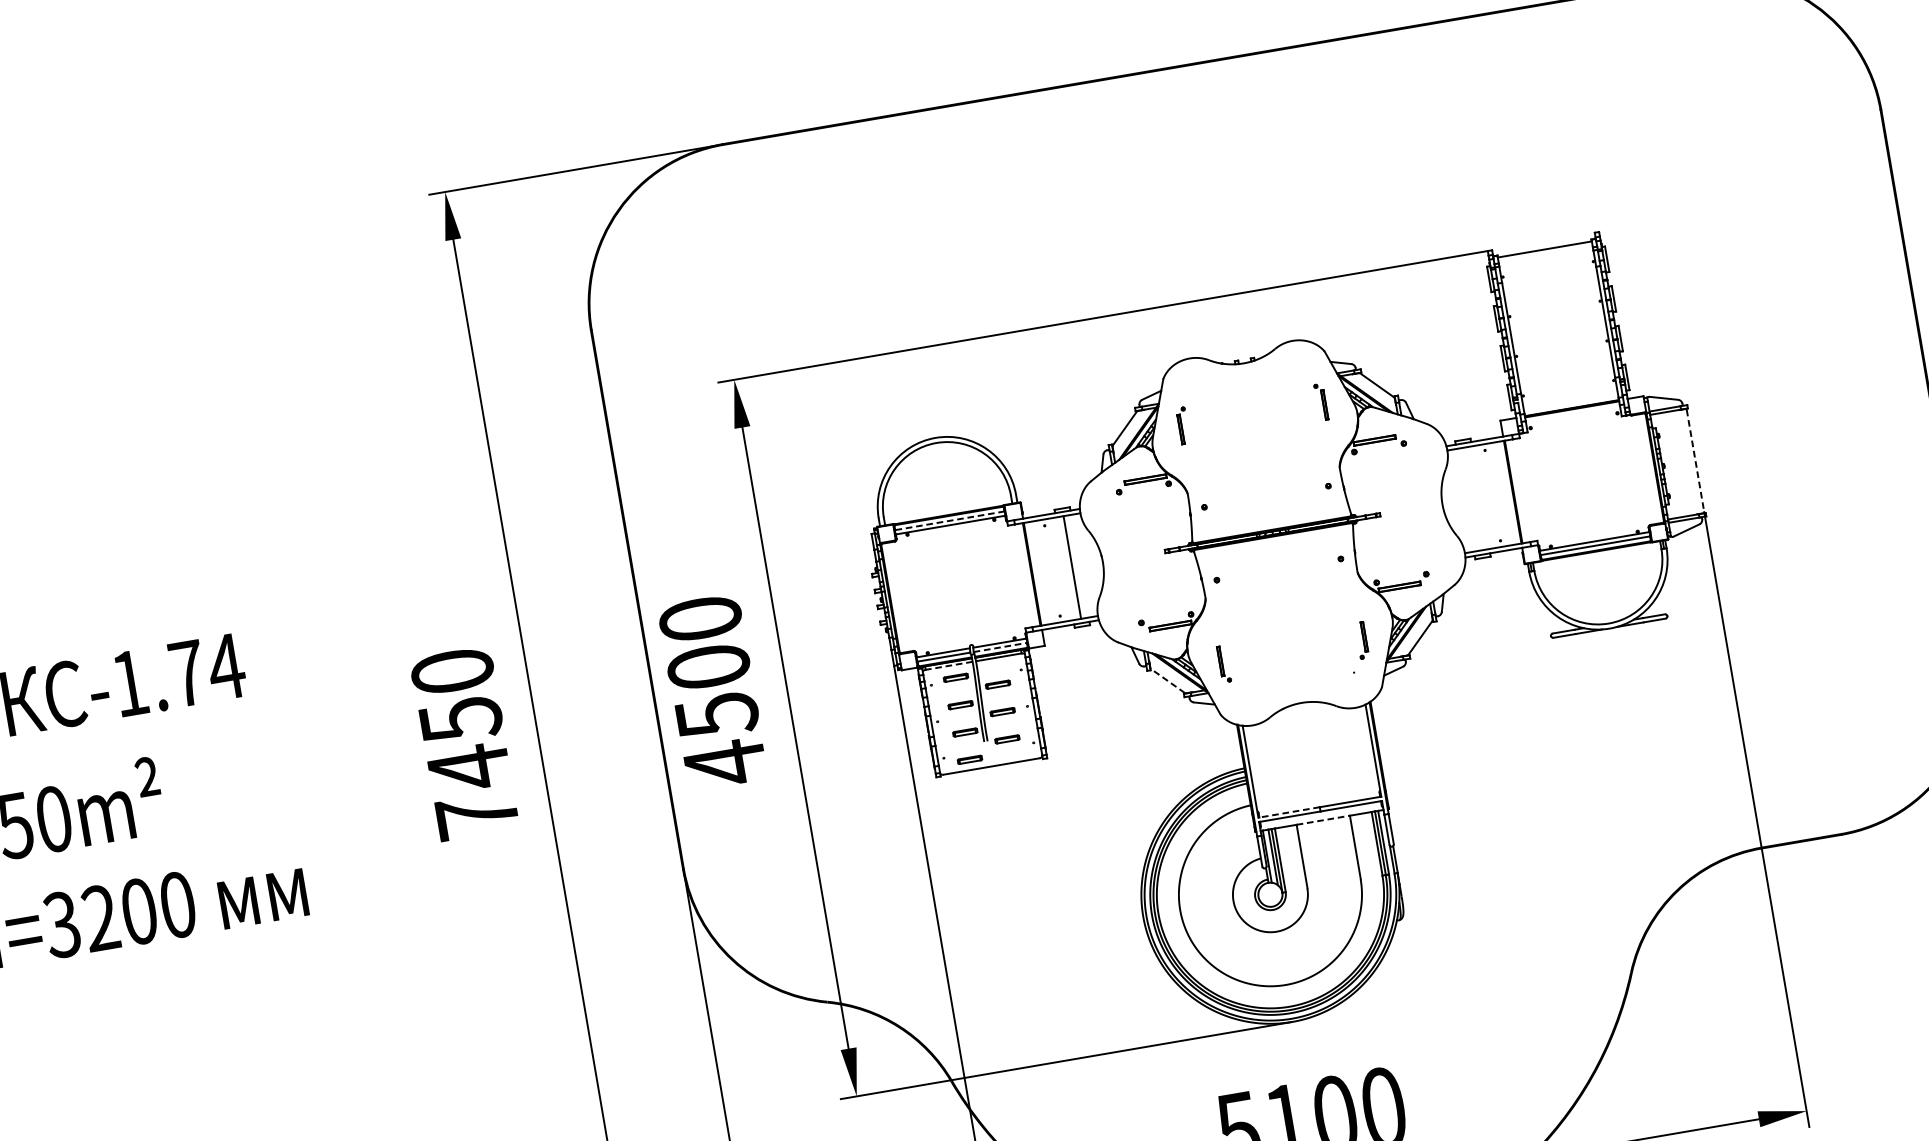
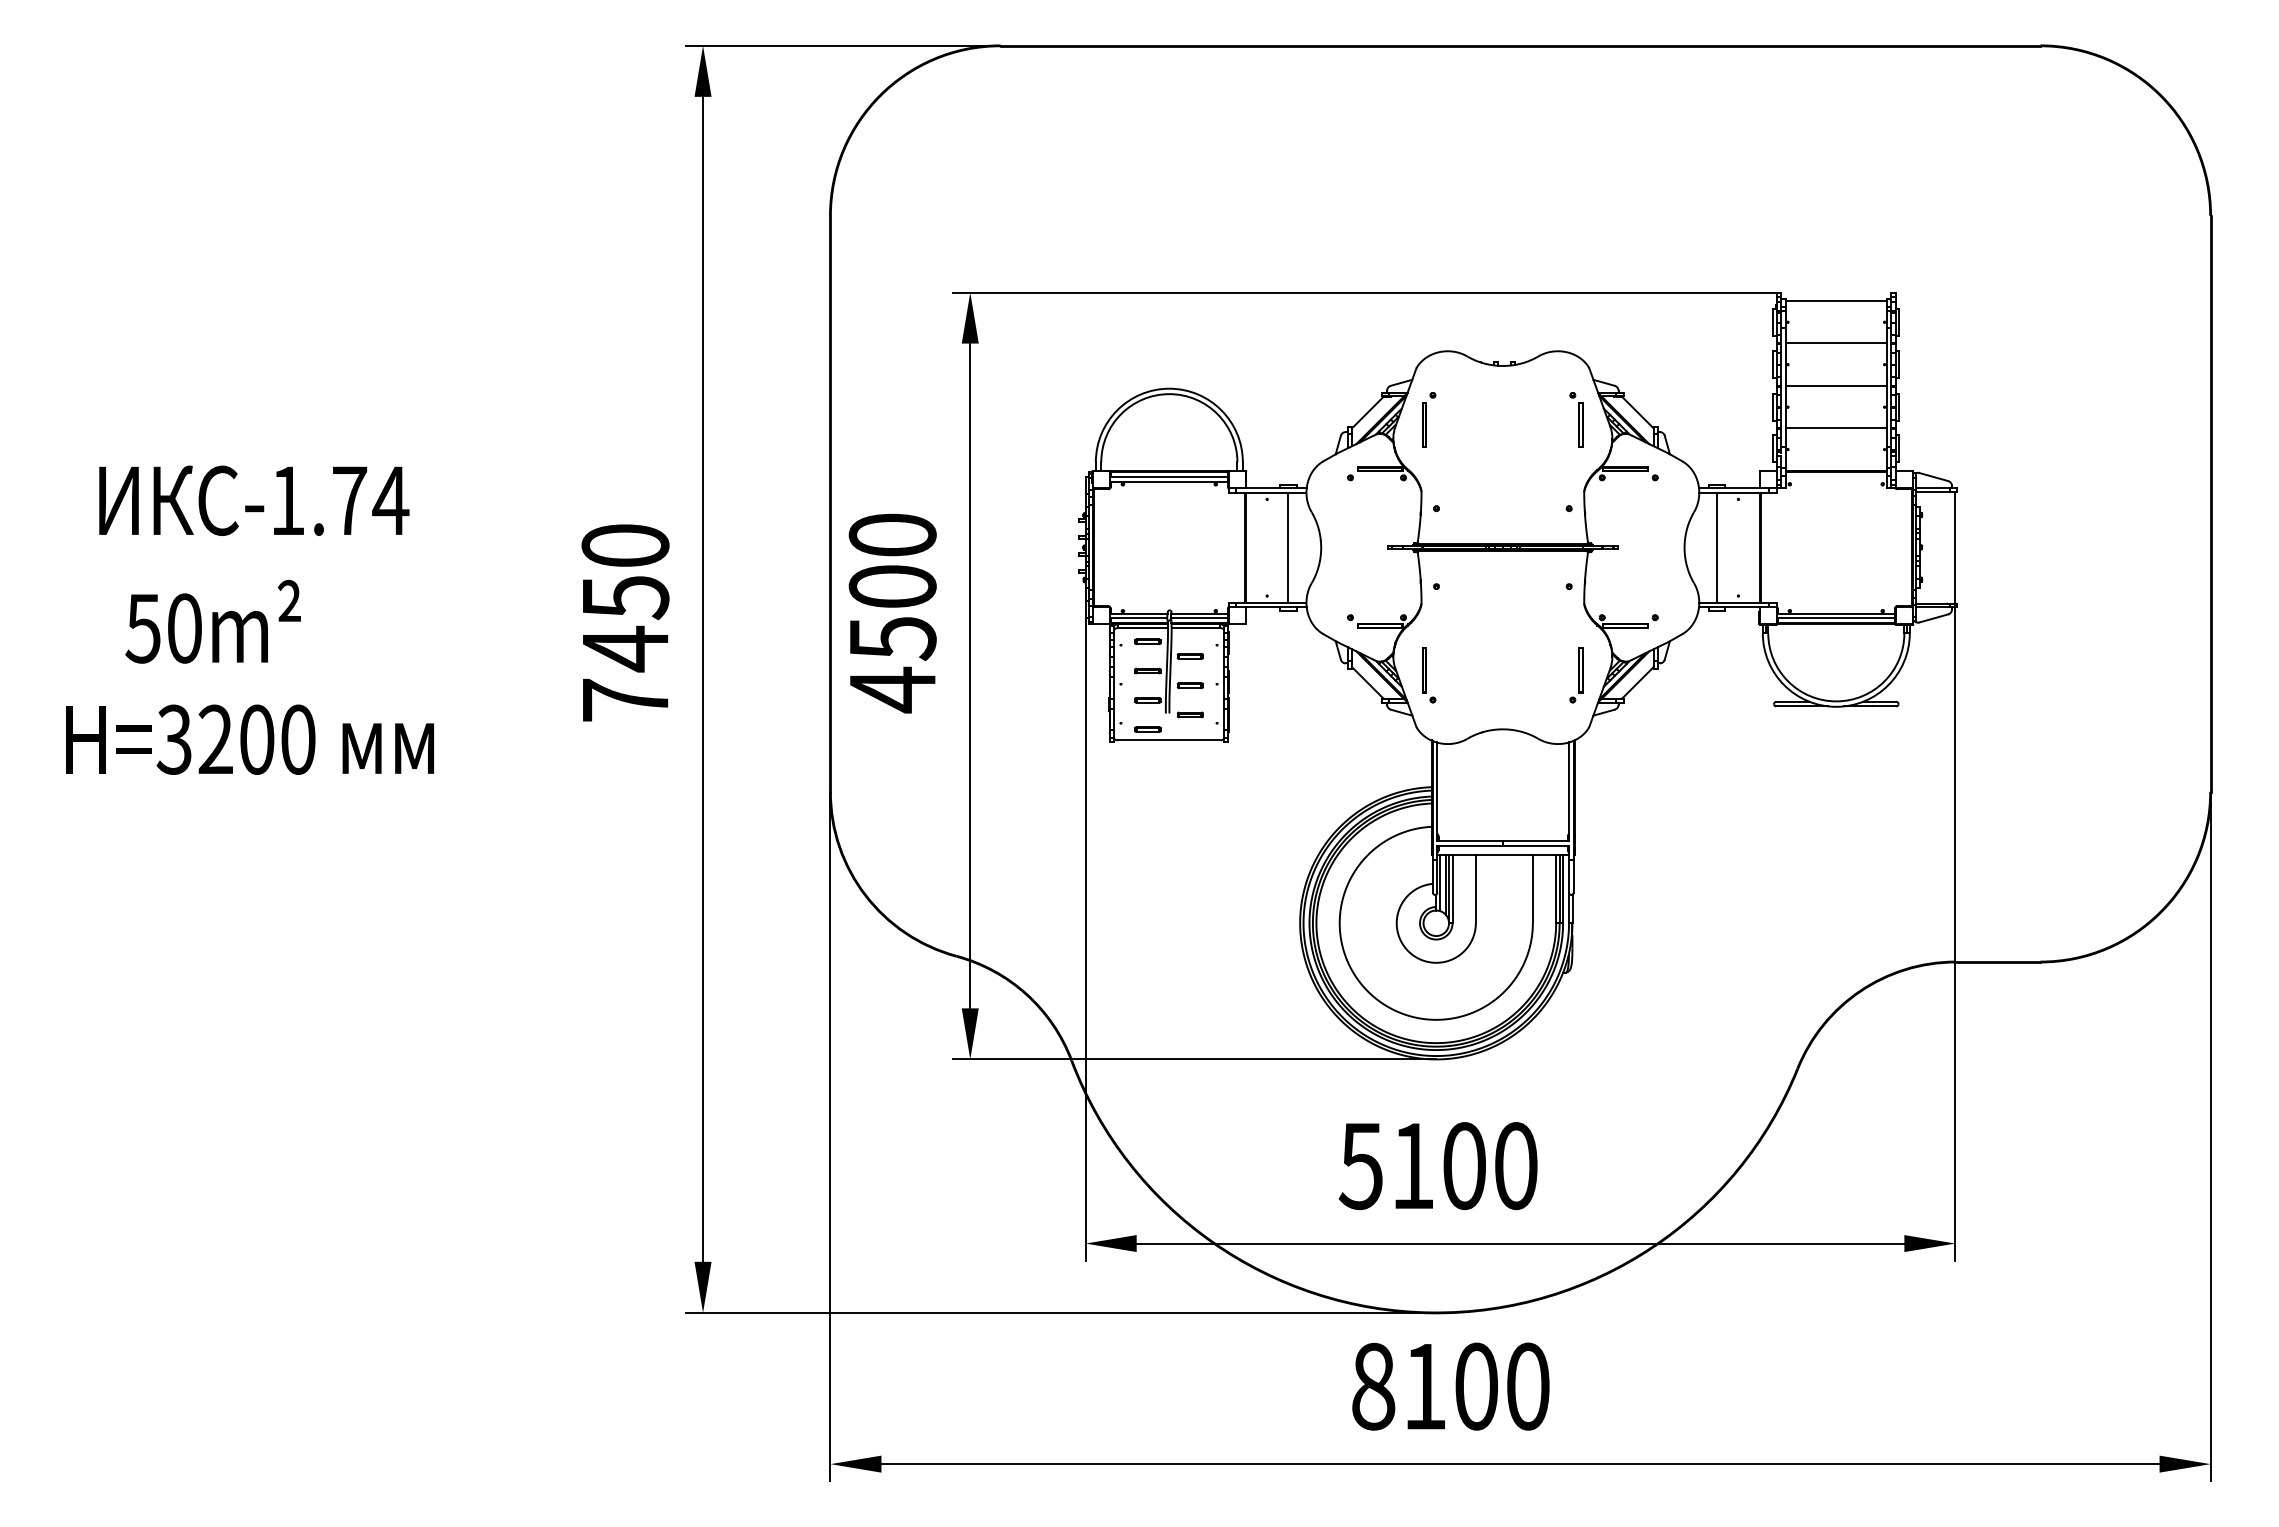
line: (1550, 289) -> (1835, 343), added
line: (1557, 328) -> (1835, 385), added
line: (1564, 368) -> (1835, 428), added
part: (1320, 401) -> (1576, 419), size x1.43
part: (1183, 425) -> (1429, 419), size x1.43
line: (1695, 460) -> (1955, 547), dashed -> solid
line: (1473, 498) -> (1717, 547), added
line: (949, 520) -> (1169, 477), dashed -> solid
part: (1361, 640) -> (1576, 675), size x1.43
line: (1000, 647) -> (1199, 618), dashed -> solid
part: (1224, 664) -> (1429, 675), size x1.43
line: (948, 666) -> (1142, 628), dashed -> solid
line: (1167, 680) -> (1367, 682), dashed -> solid
line: (1289, 812) -> (1470, 841), dashed -> solid
line: (1323, 820) -> (1504, 855), dashed -> solid

